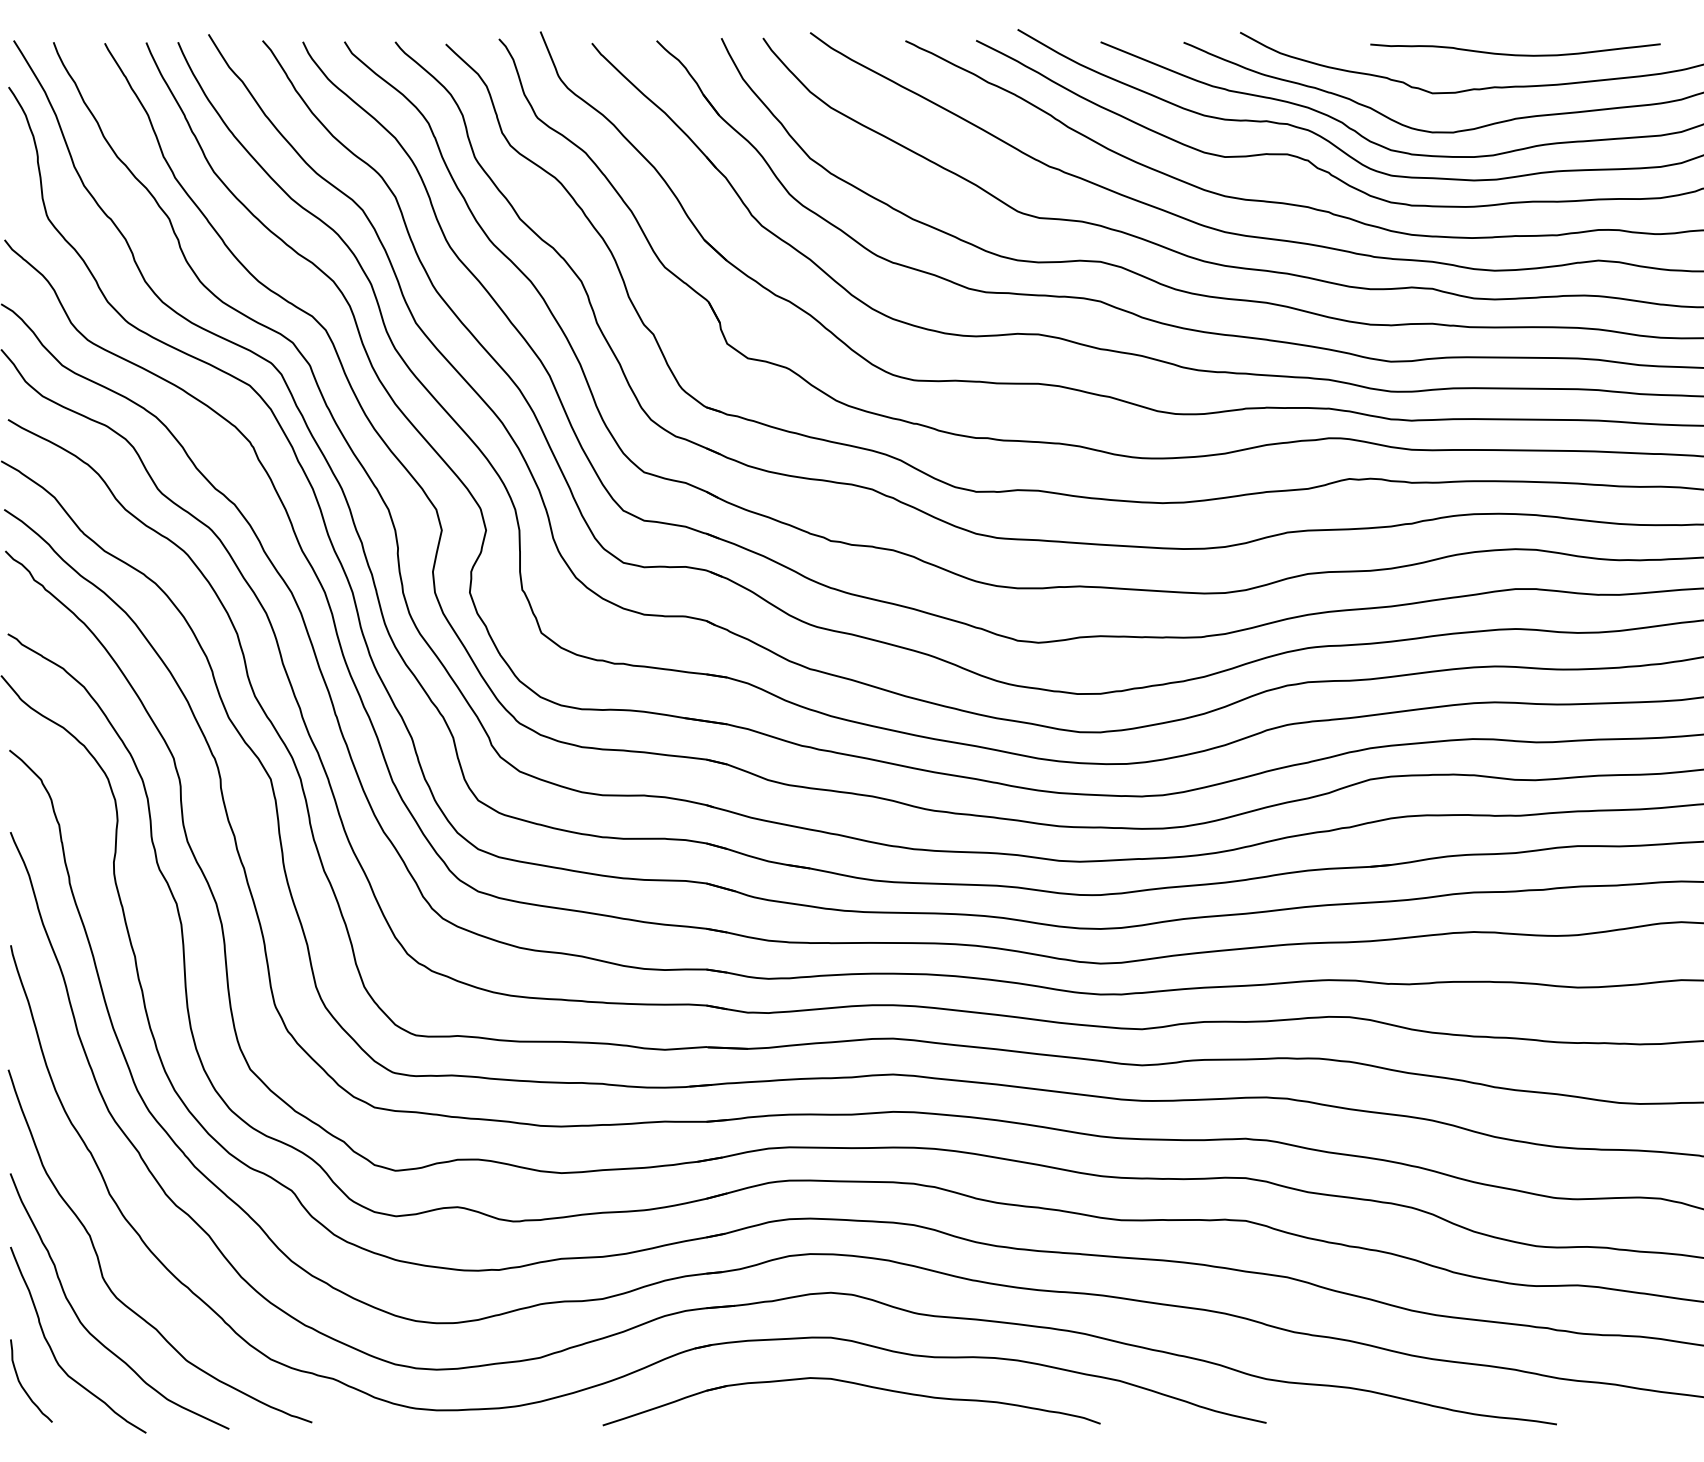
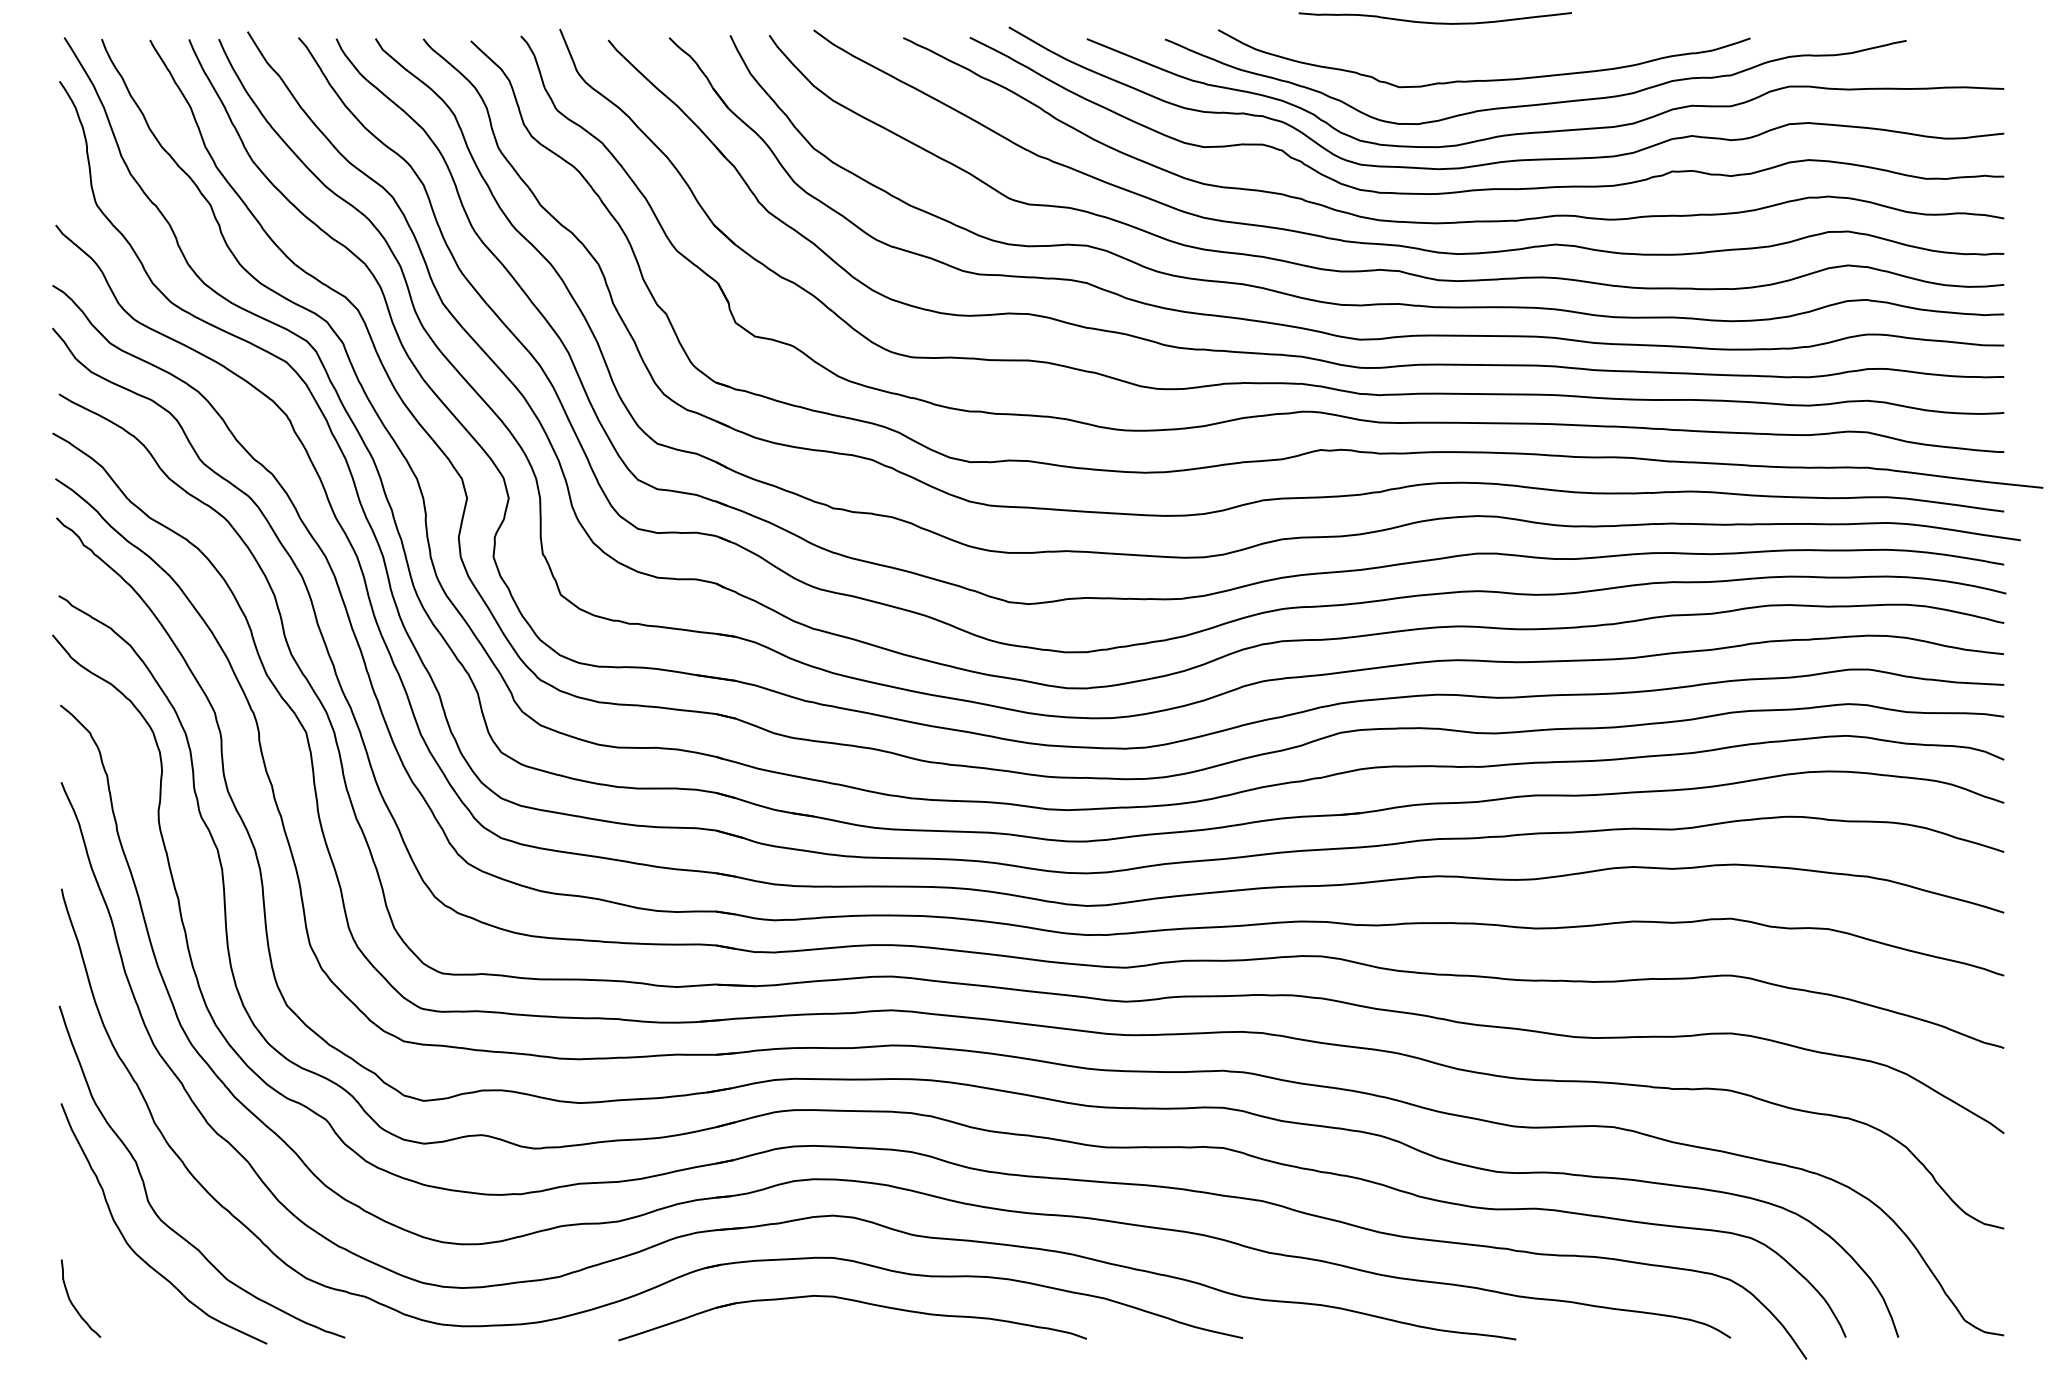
curve: (1514, 54) -> (1434, 22), moved
curve: (54, 1353) -> (102, 1272), removed

